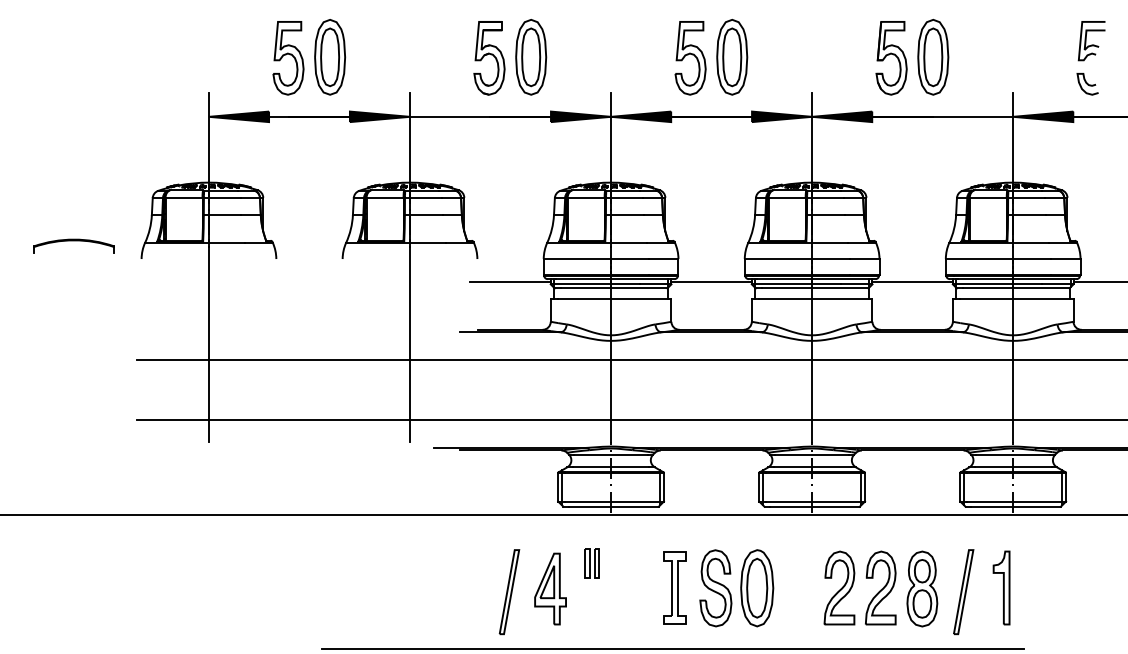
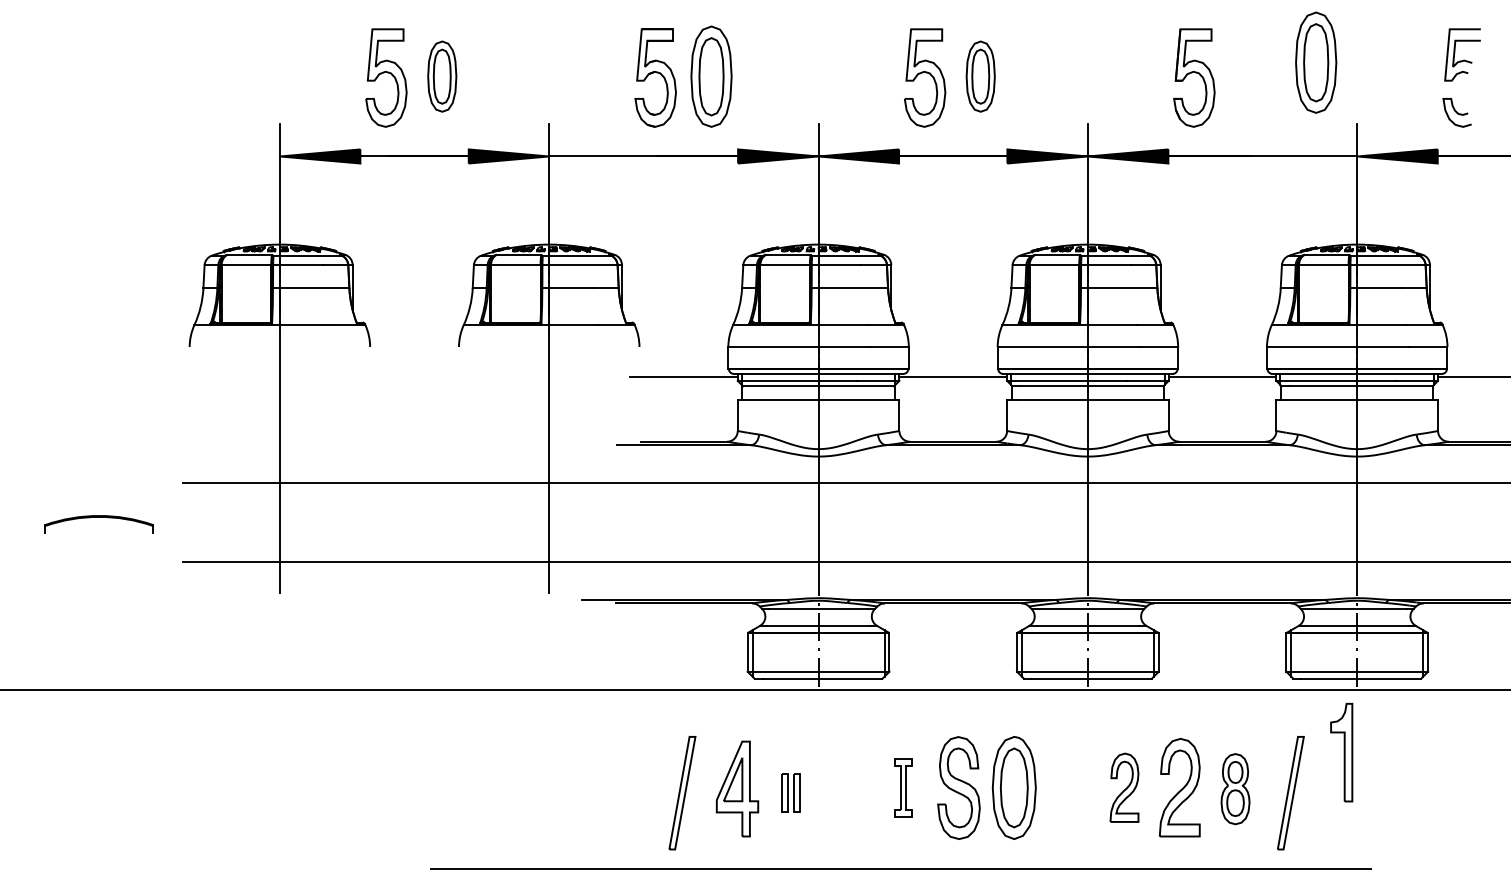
part: (330, 57) -> (442, 76), size x0.7
part: (731, 57) -> (980, 76), size x0.7
part: (933, 57) -> (1316, 62), moved
part: (73, 240) -> (98, 517), moved
part: (591, 563) -> (790, 792), moved
part: (674, 587) -> (903, 787), size x0.6
part: (839, 587) -> (1124, 787), size x0.7
part: (1001, 587) -> (1341, 752), moved
part: (922, 589) -> (1235, 789), size x0.7

